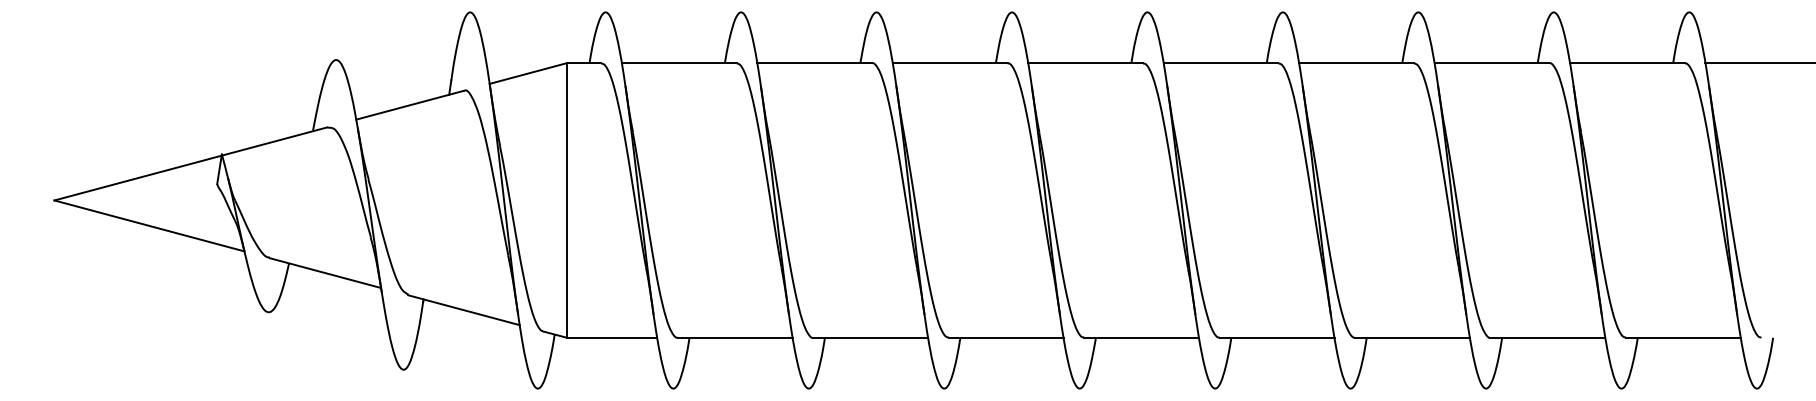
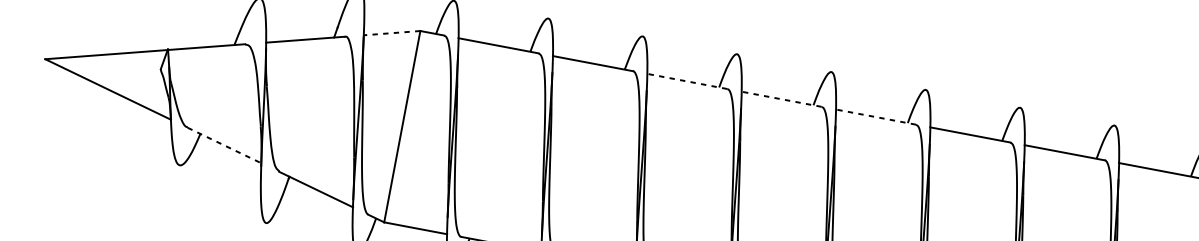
line: (949, 63) -> (686, 81), solid -> dashed
line: (1085, 63) -> (781, 99), solid -> dashed
line: (1220, 63) -> (875, 117), solid -> dashed
line: (527, 73) -> (391, 33), solid -> dashed
line: (325, 273) -> (224, 145), solid -> dashed

